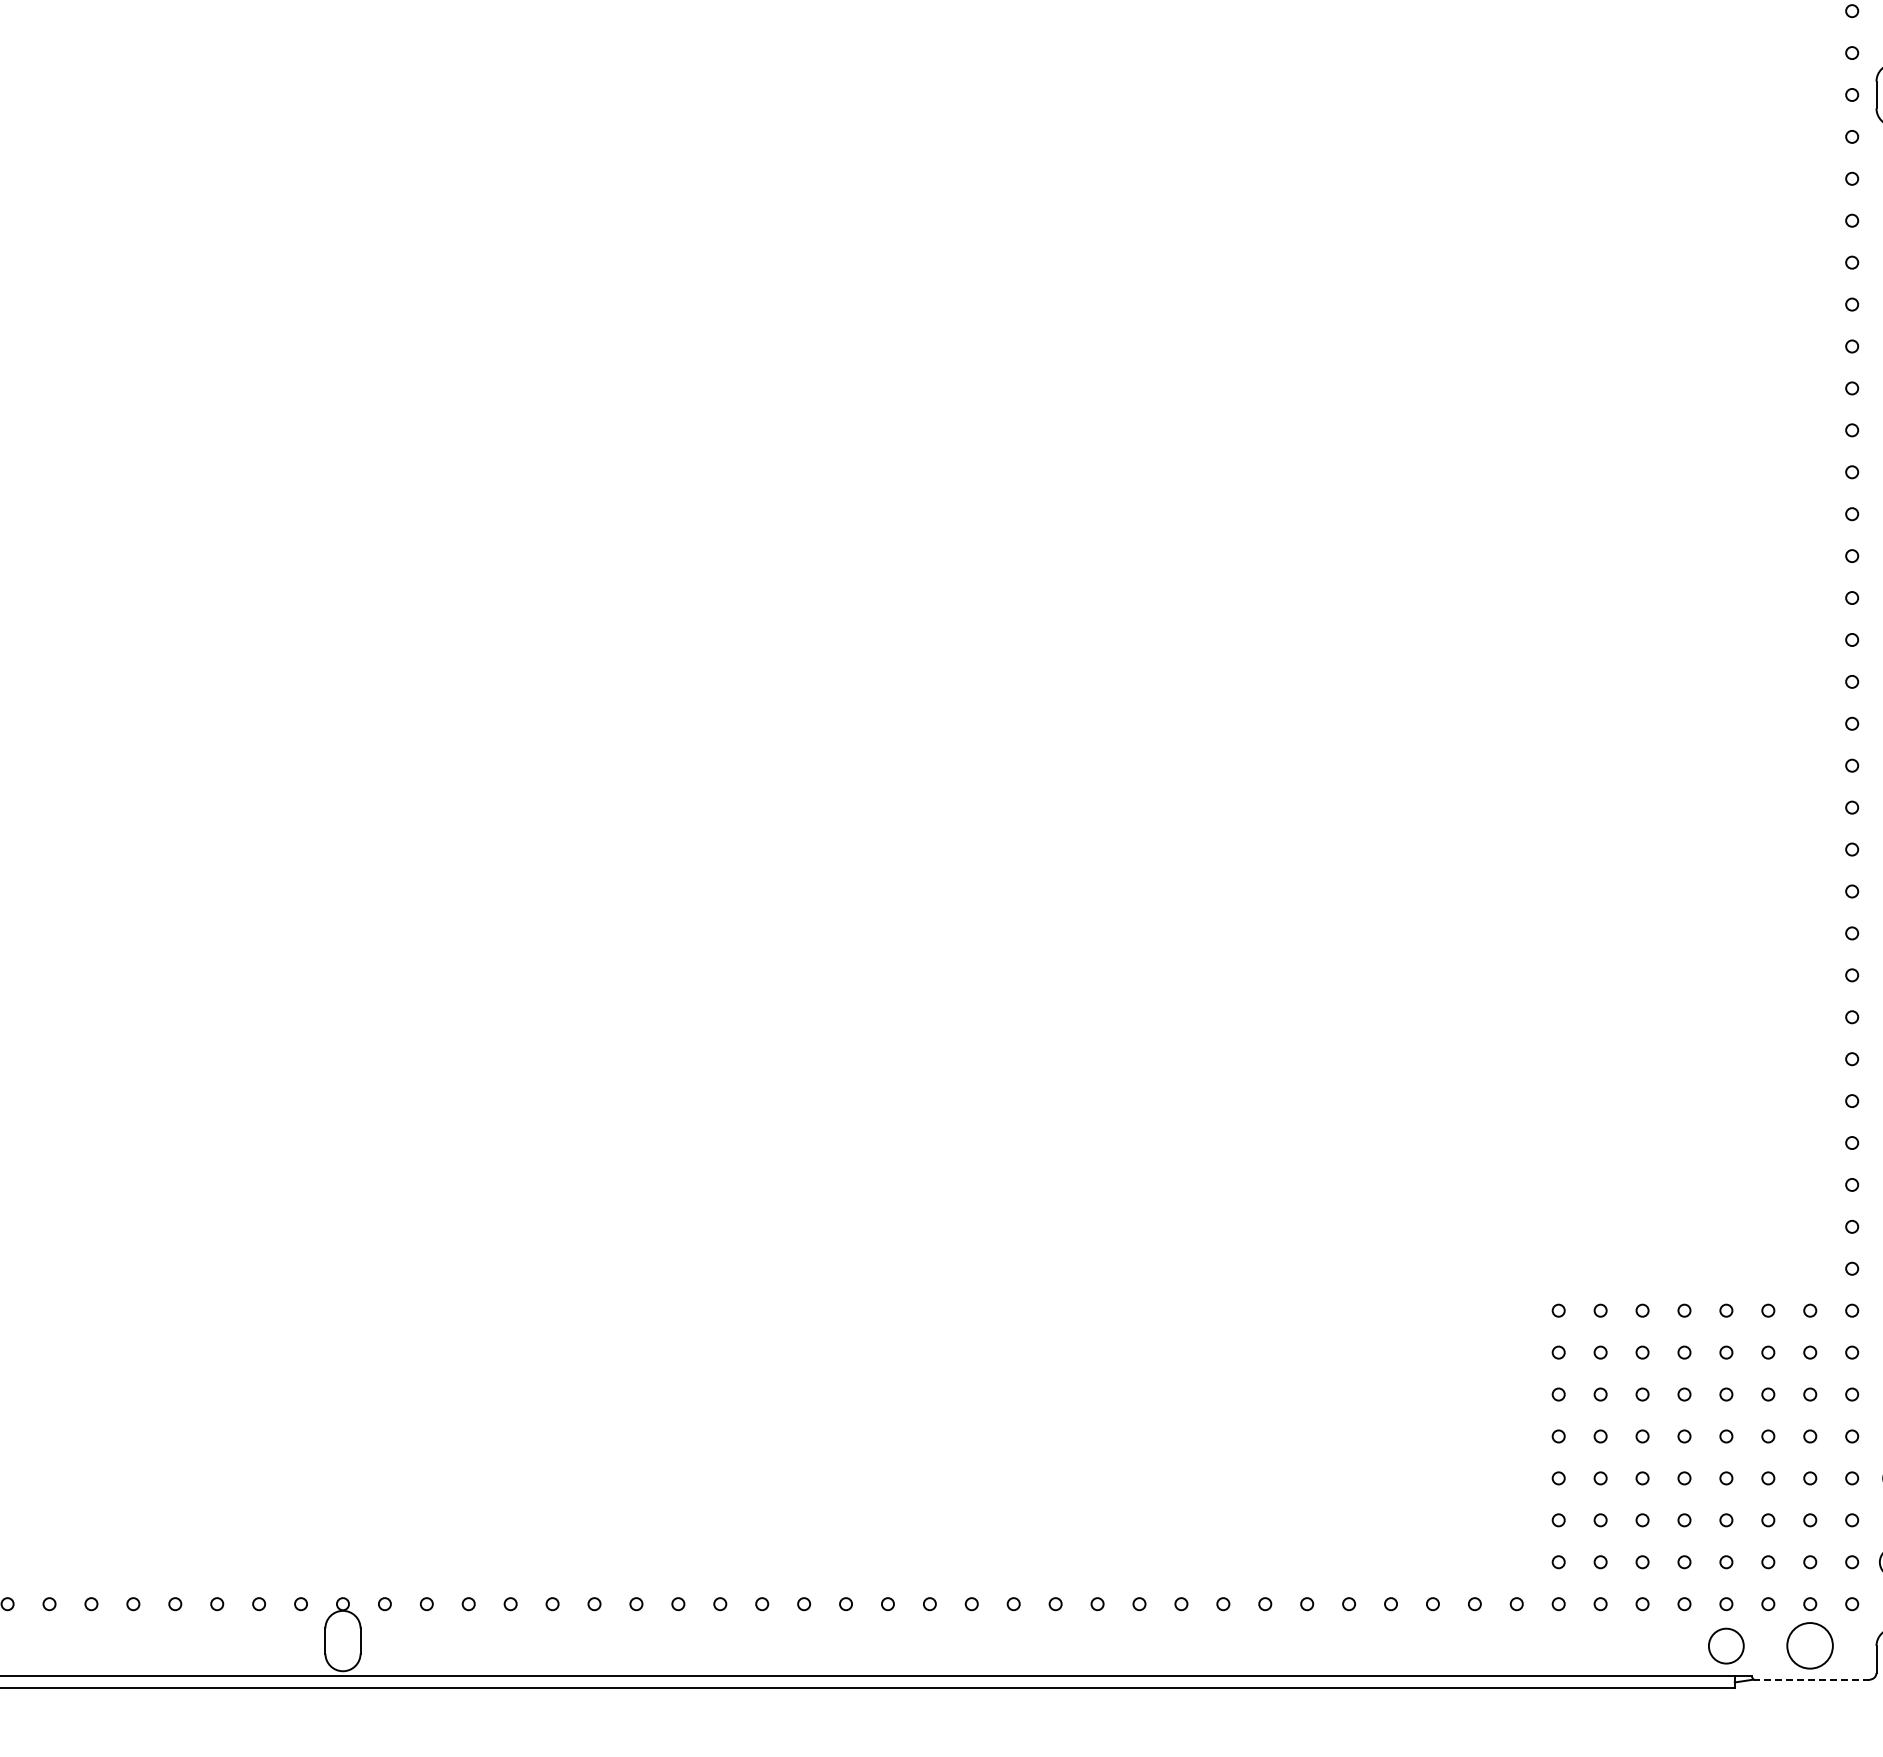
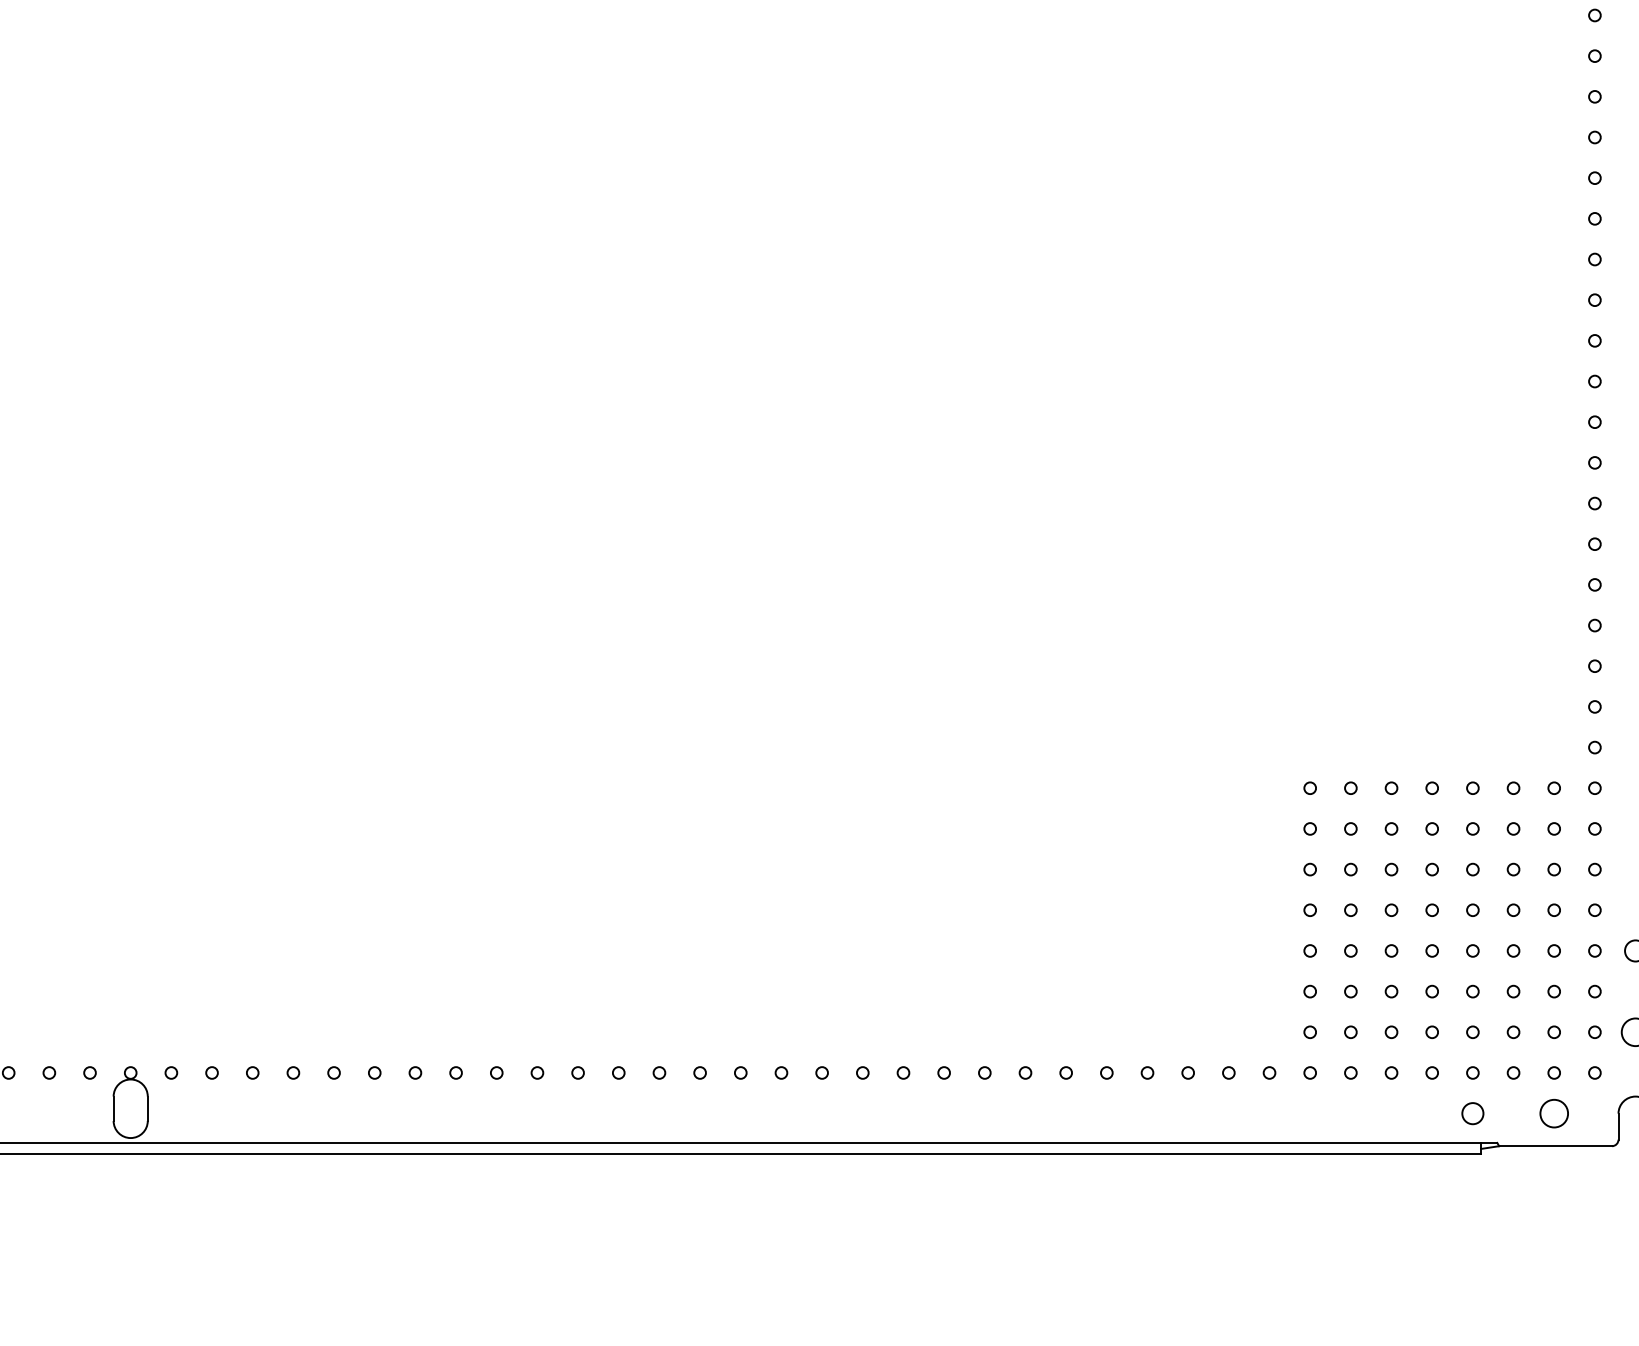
circle: (1726, 1645) -> (1472, 1113), size x0.62
circle: (1810, 1646) -> (1554, 1114), size x0.62
line: (1811, 1679) -> (1555, 1146), dashed -> solid

